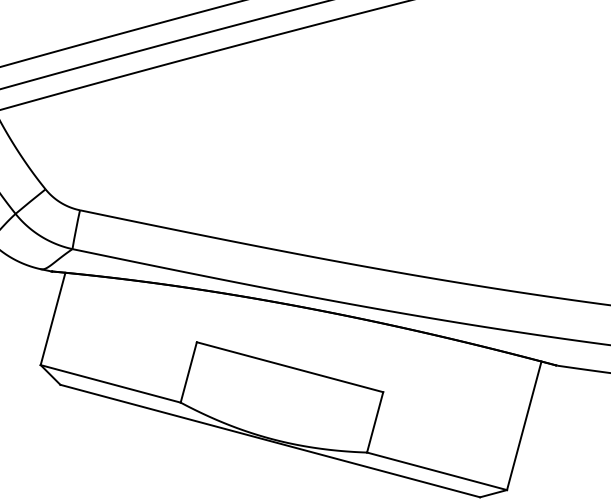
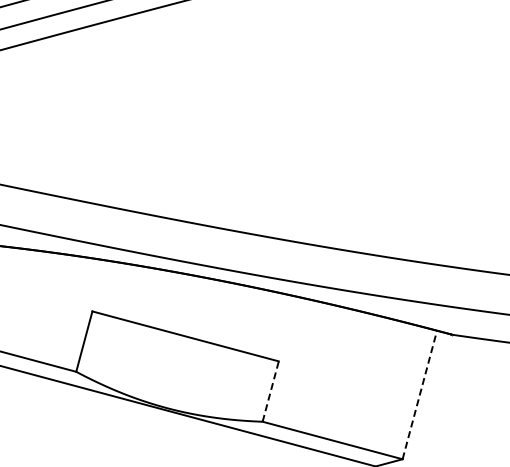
line: (375, 421) -> (271, 390), solid -> dashed
line: (524, 425) -> (420, 394), solid -> dashed

